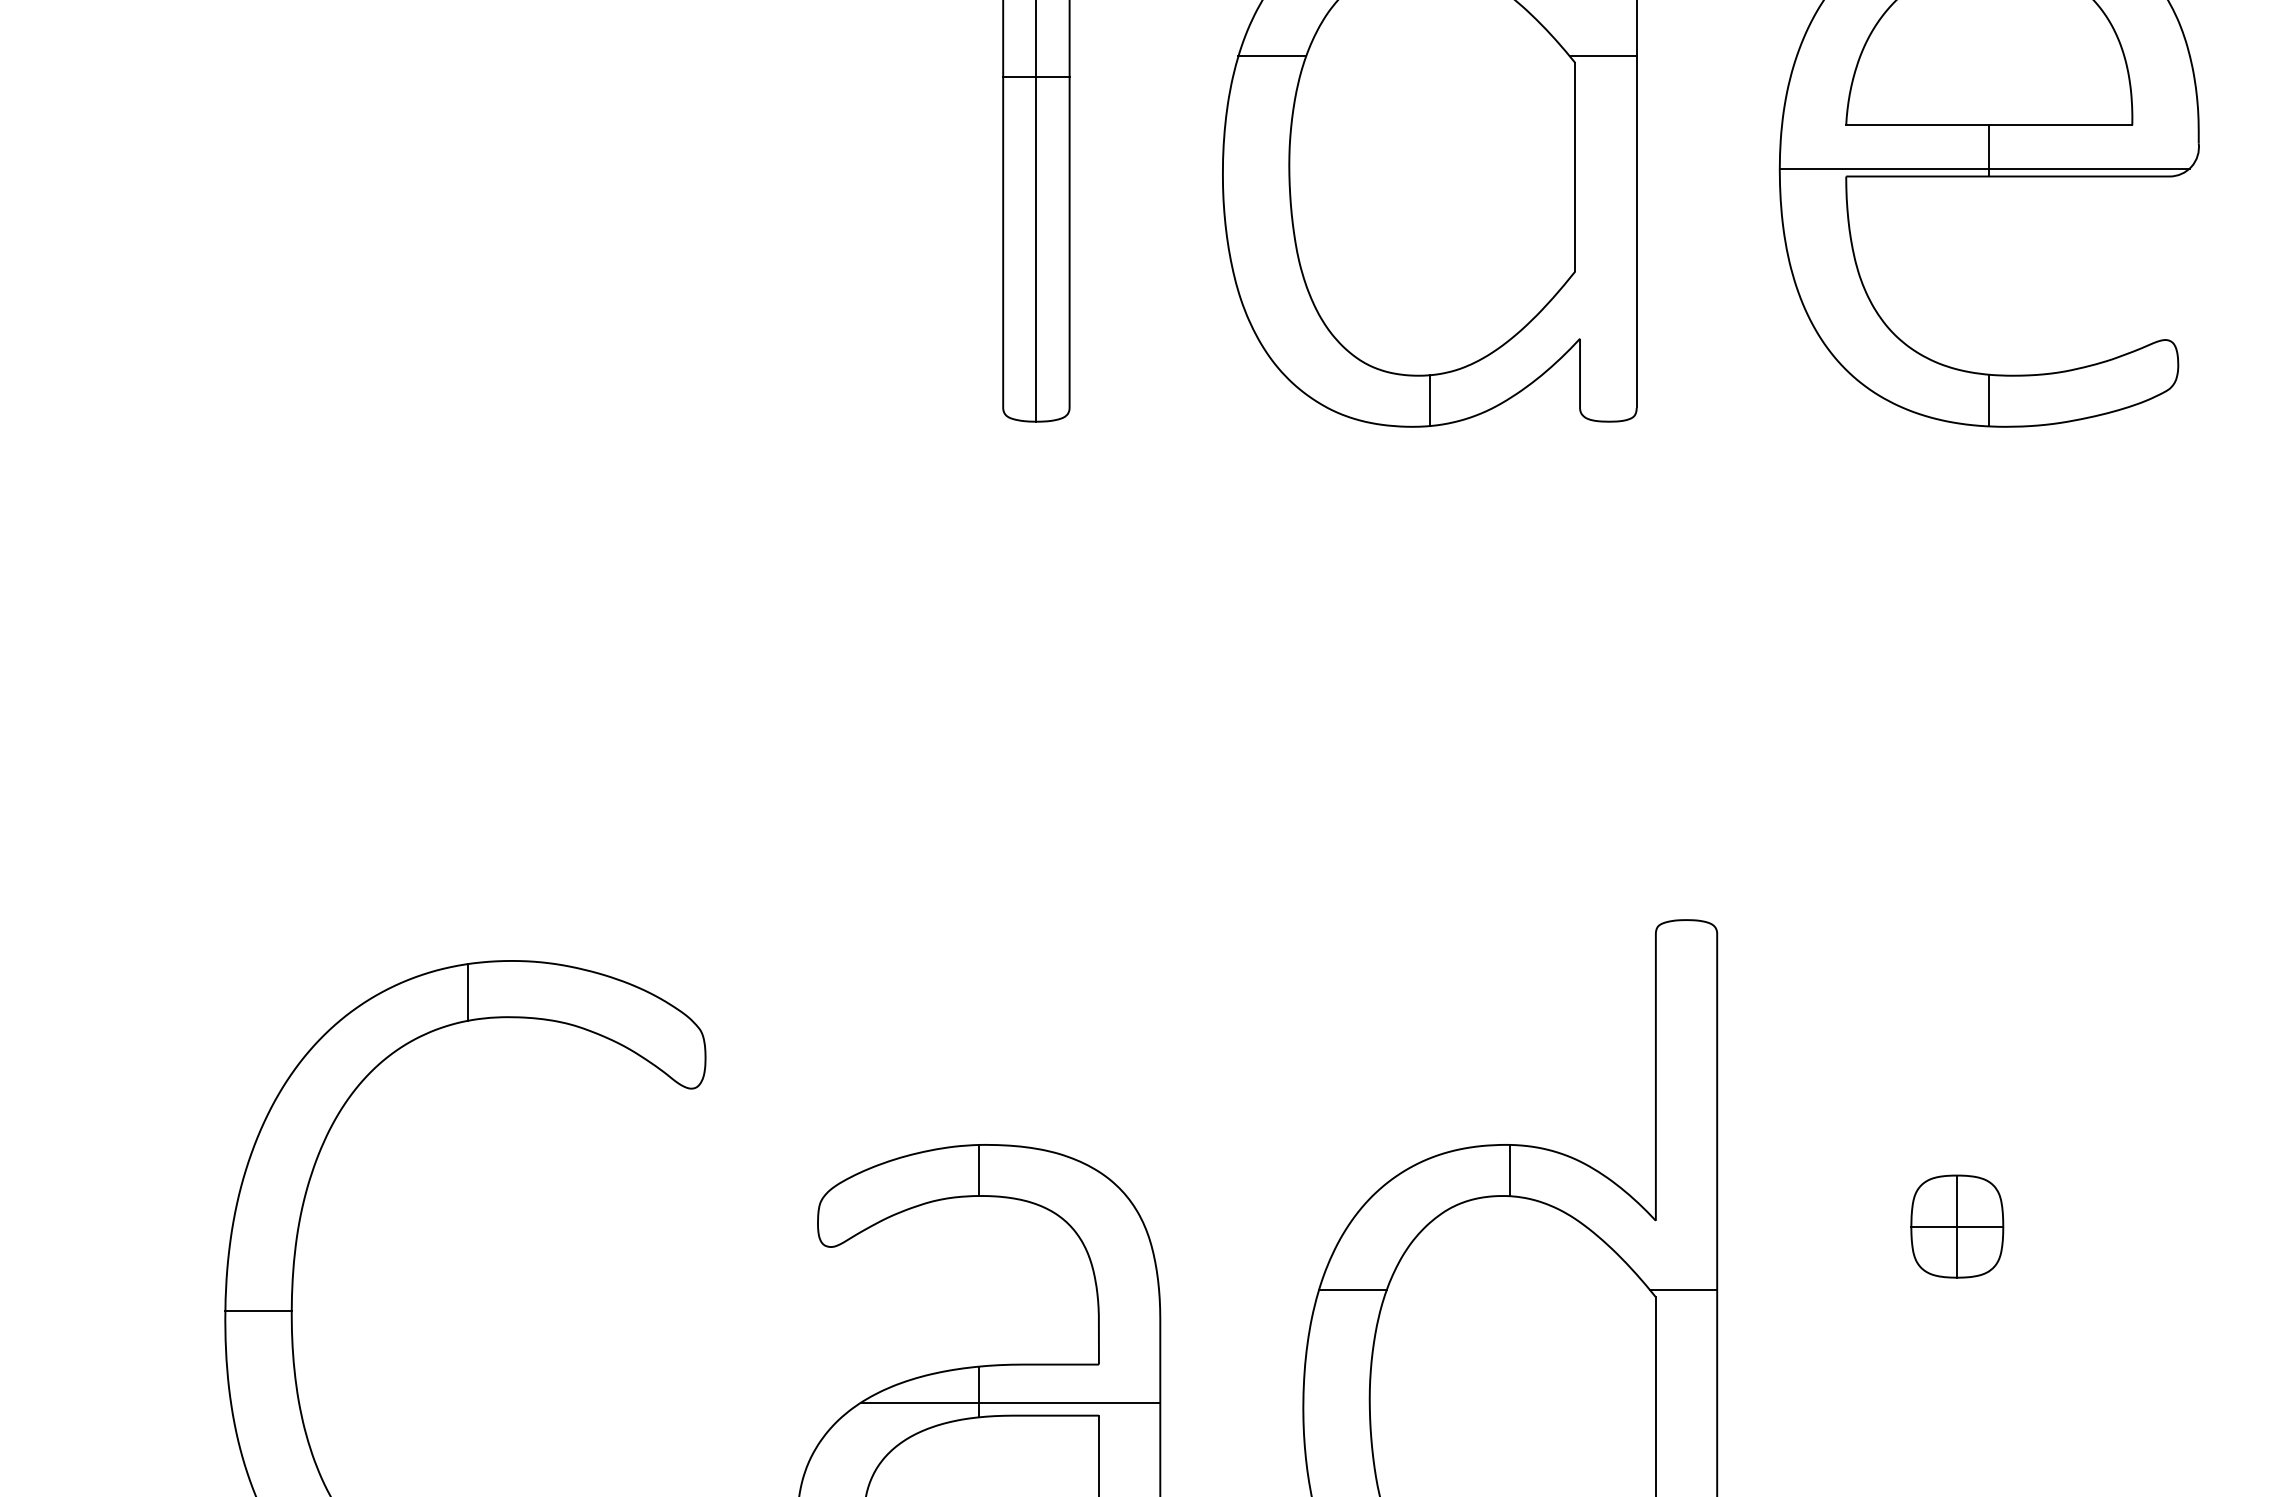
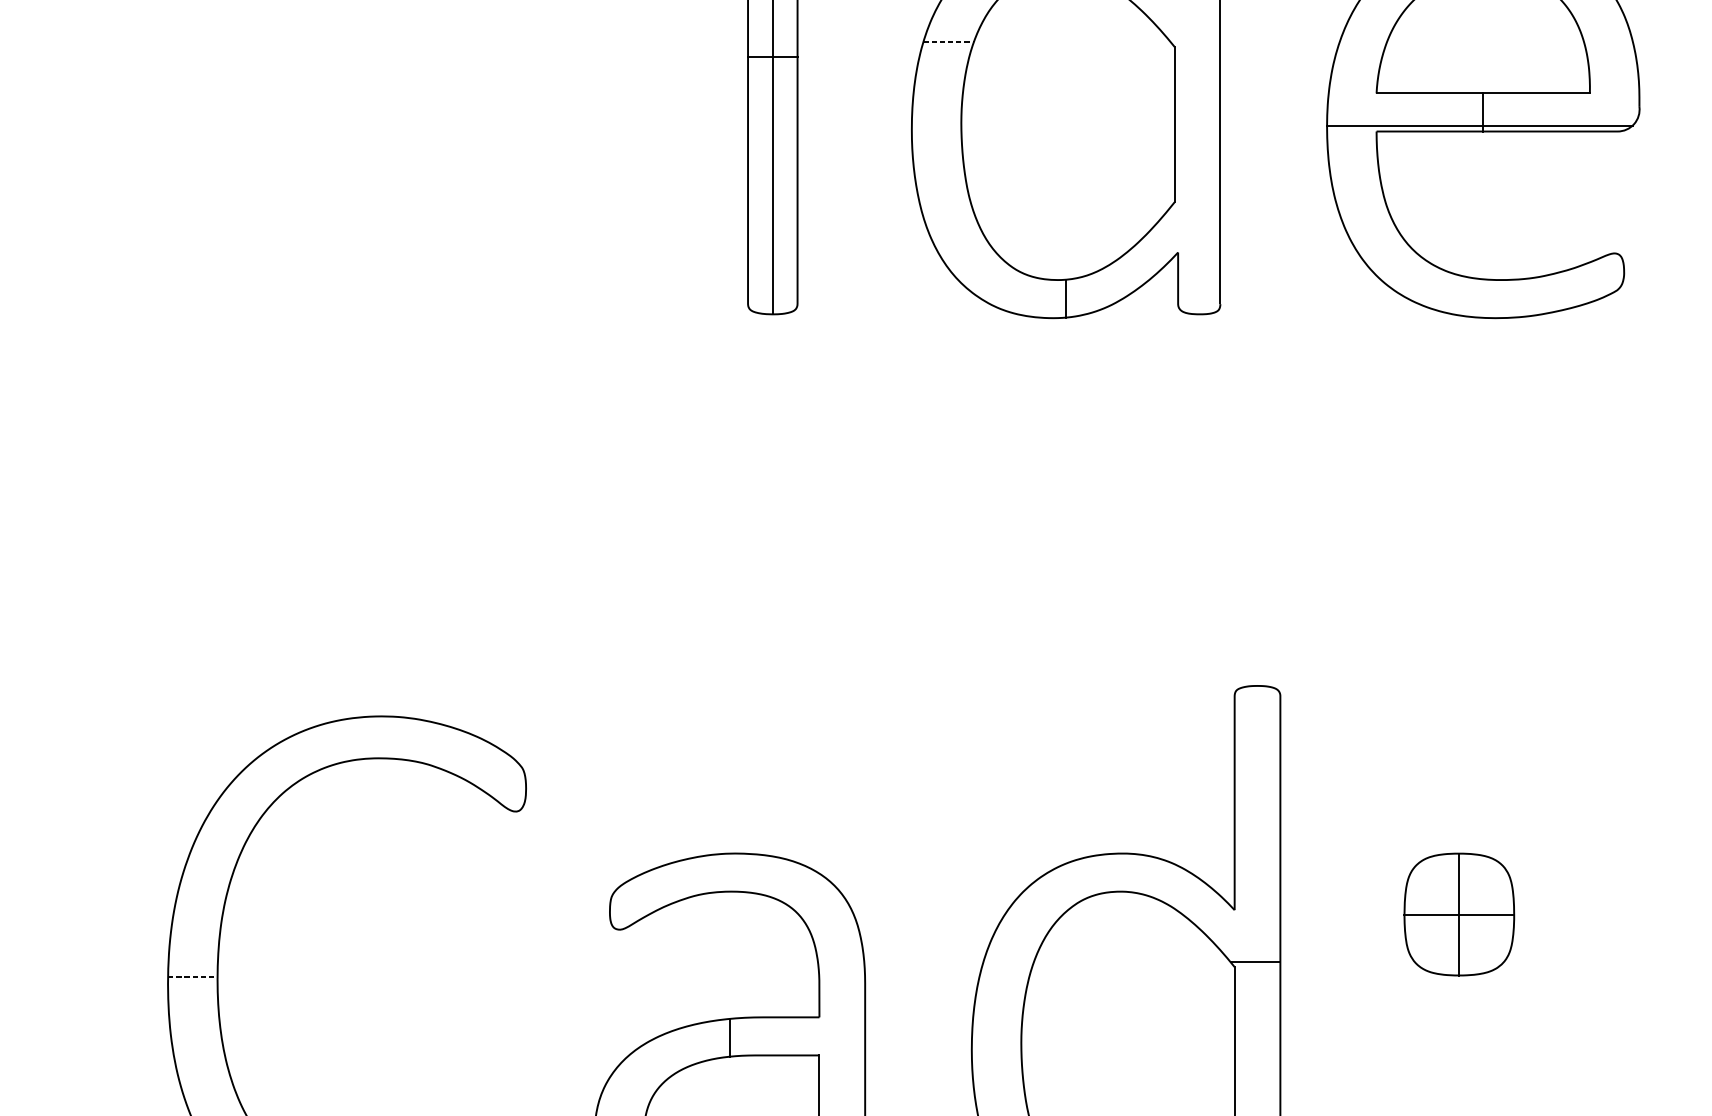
line: (1272, 56) -> (948, 42), solid -> dashed
line: (1602, 56) -> (1194, 42), removed
line: (1989, 400) -> (1483, 298), removed
line: (467, 992) -> (348, 739), removed
line: (978, 1169) -> (729, 871), removed
line: (1510, 1170) -> (1126, 872), removed
part: (1957, 1226) -> (1459, 914), size x1.6
line: (1352, 1290) -> (1008, 962), removed
line: (259, 1310) -> (193, 977), solid -> dashed
line: (1010, 1402) -> (753, 1045), removed

